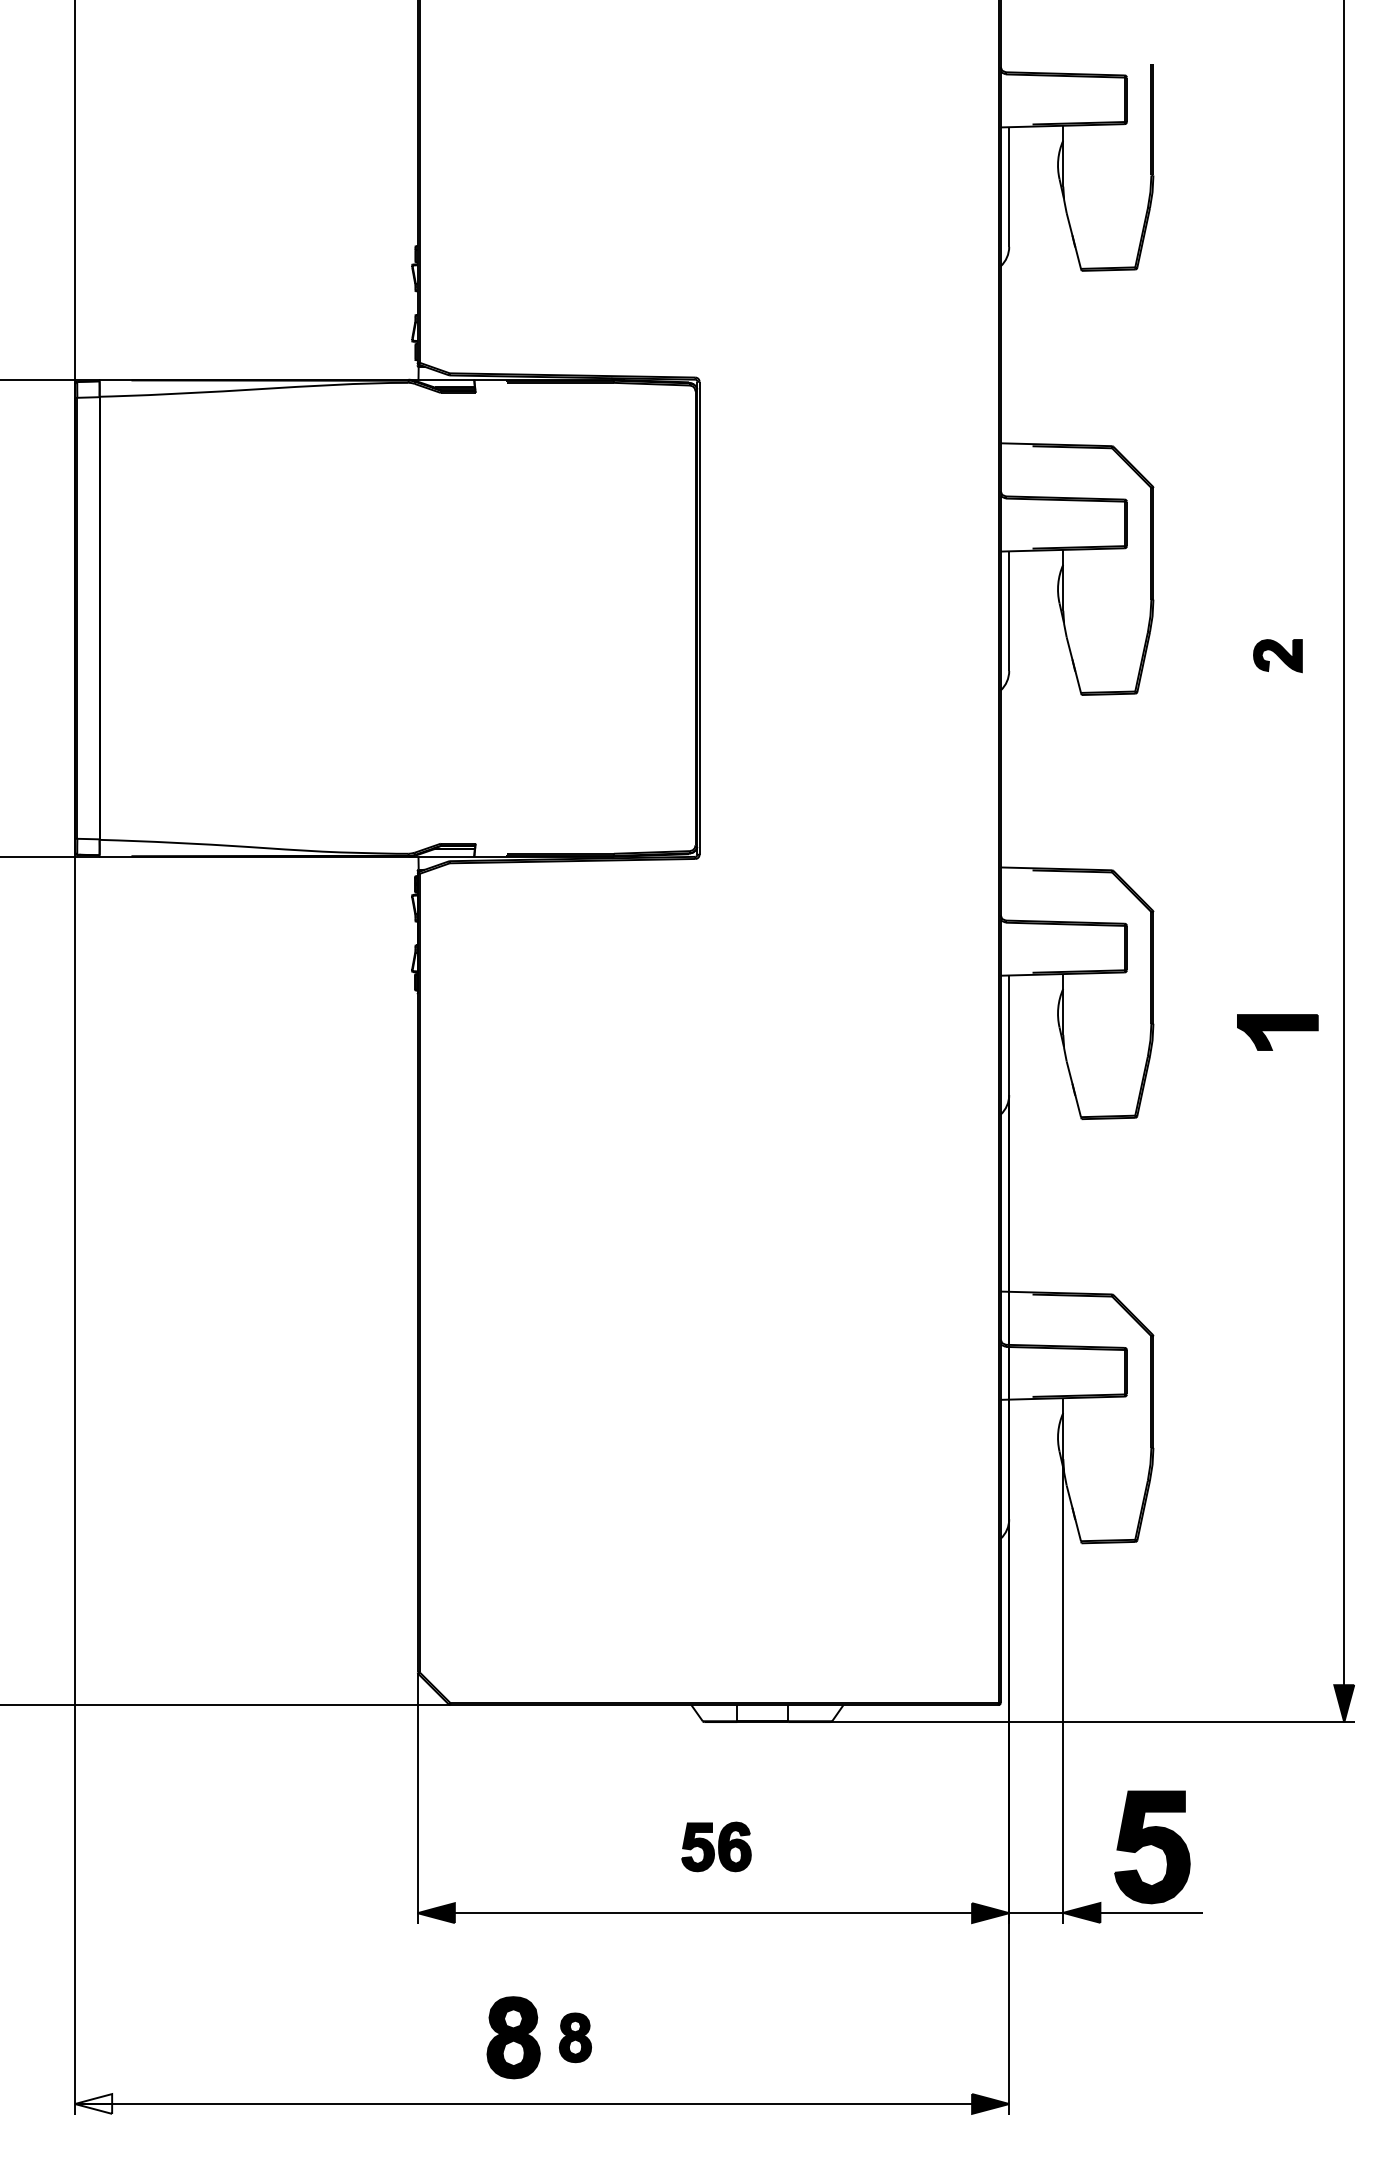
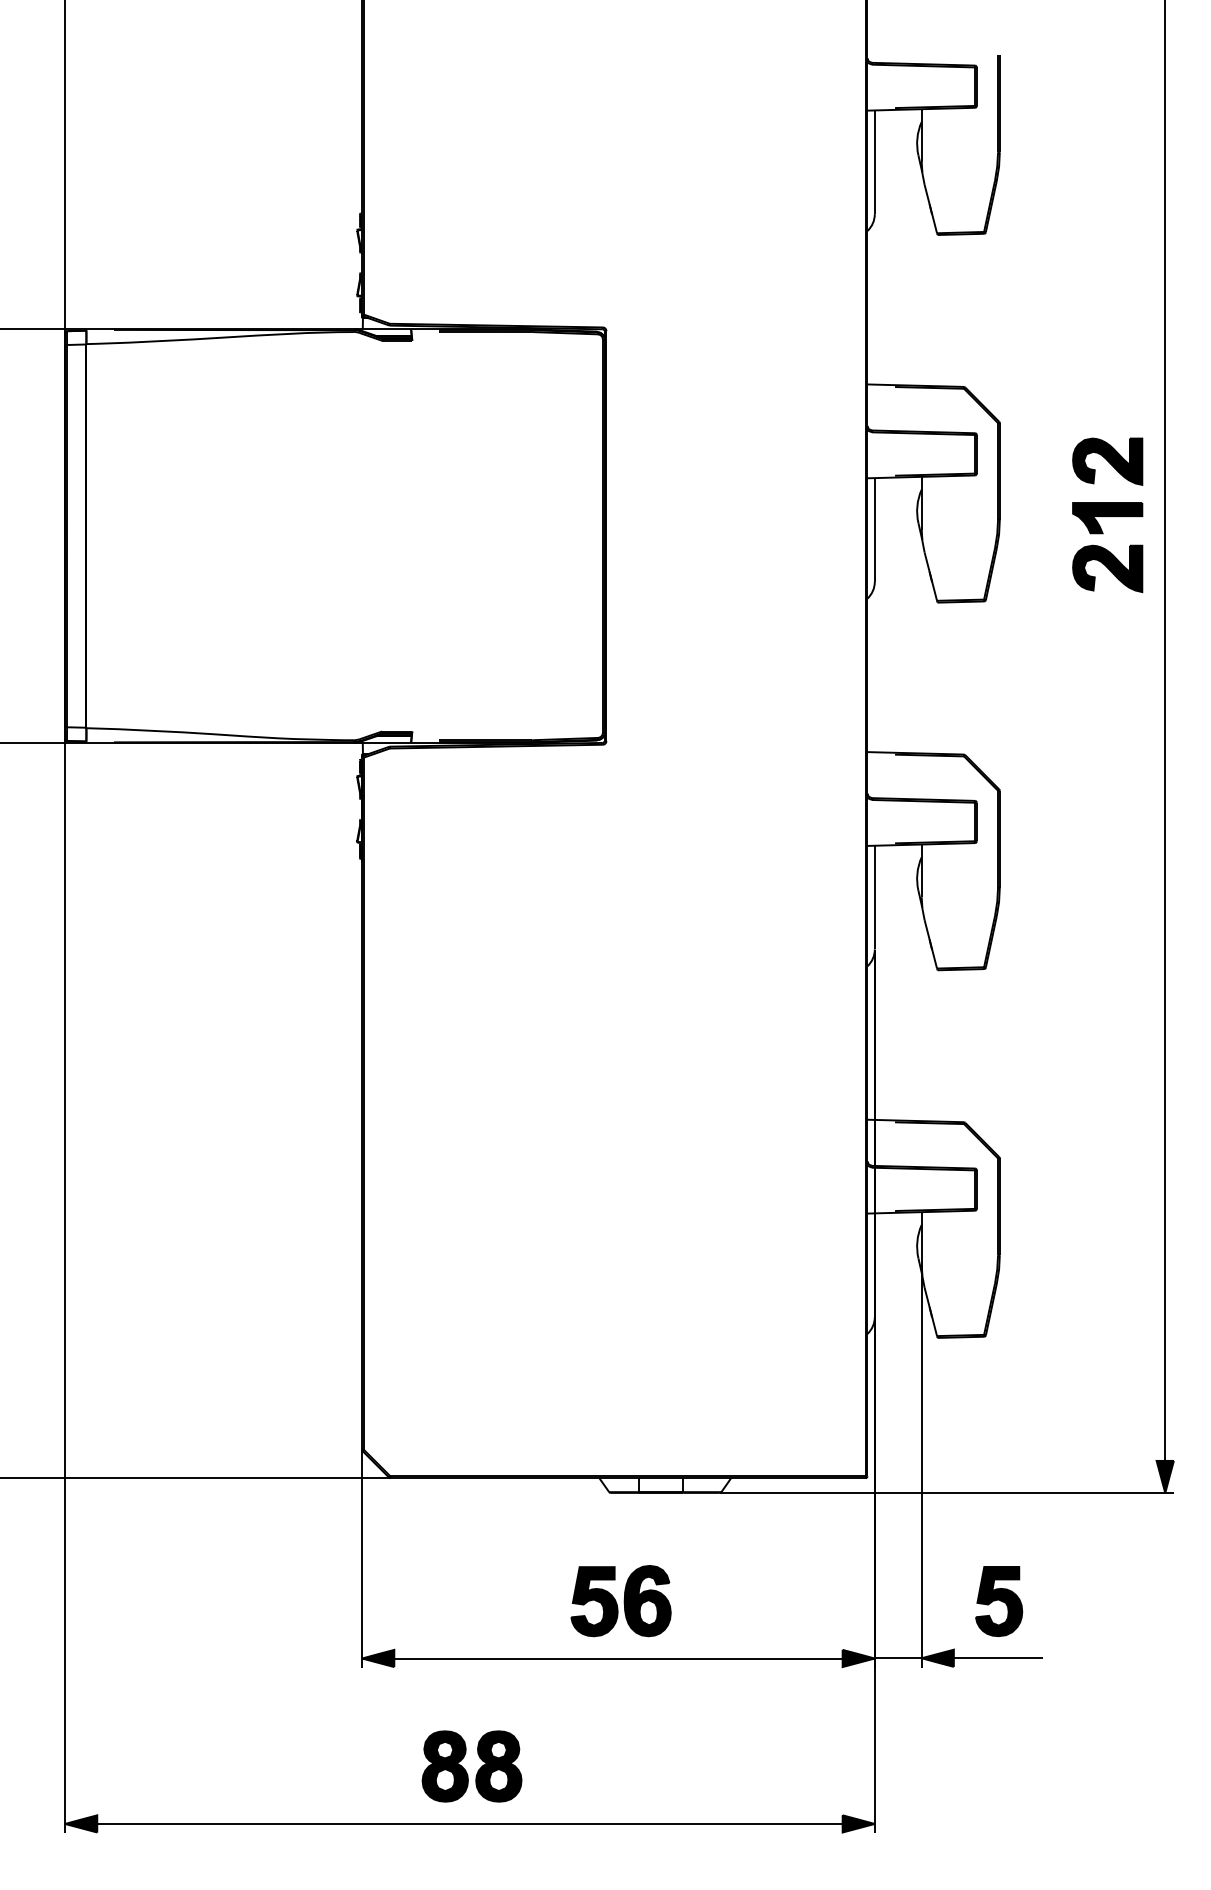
part: (1277, 532) -> (1107, 461), added
part: (1277, 655) -> (1107, 568), size x1.67
part: (1277, 1032) -> (1107, 518), moved
part: (716, 1846) -> (621, 1600), size x1.67
part: (1152, 1847) -> (999, 1601), size x0.71
part: (575, 2037) -> (498, 1766), size x1.67
fill: (93, 2103) -> (81, 1823), added

